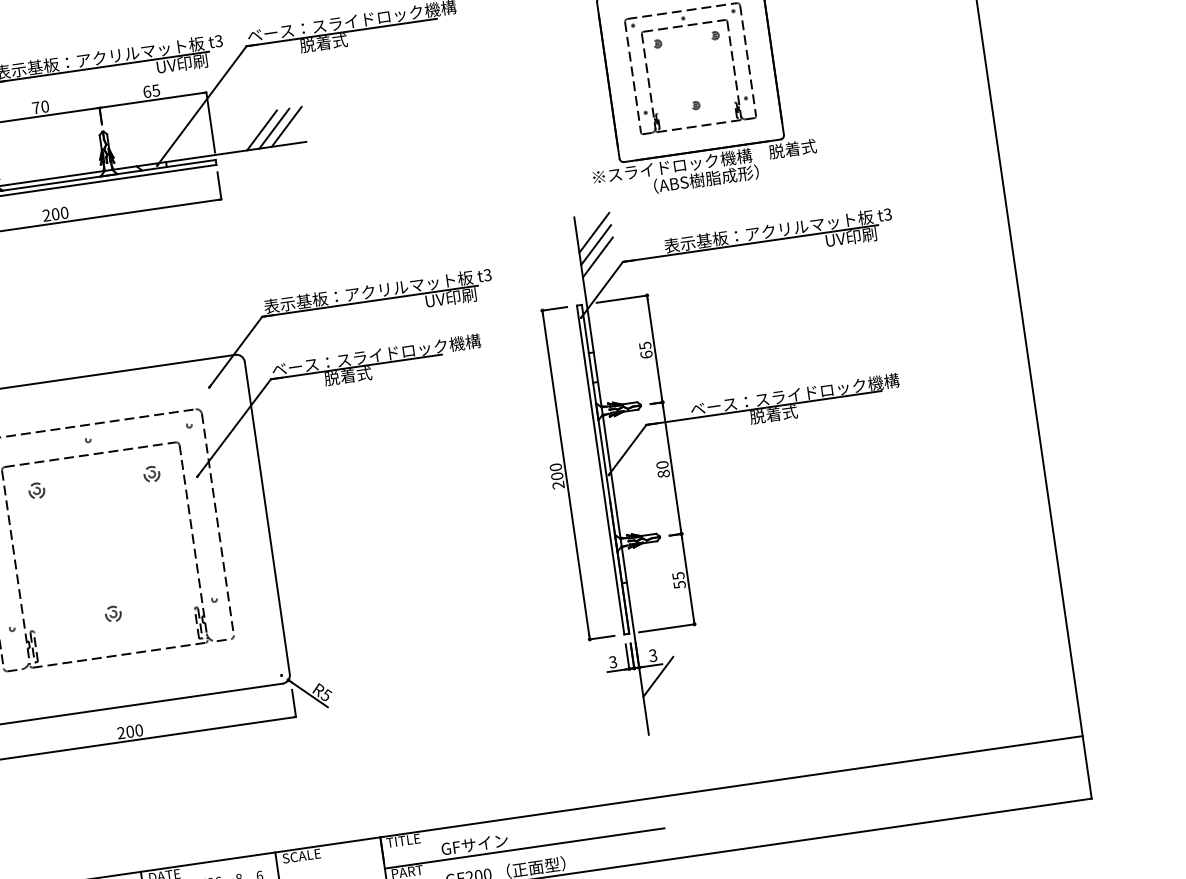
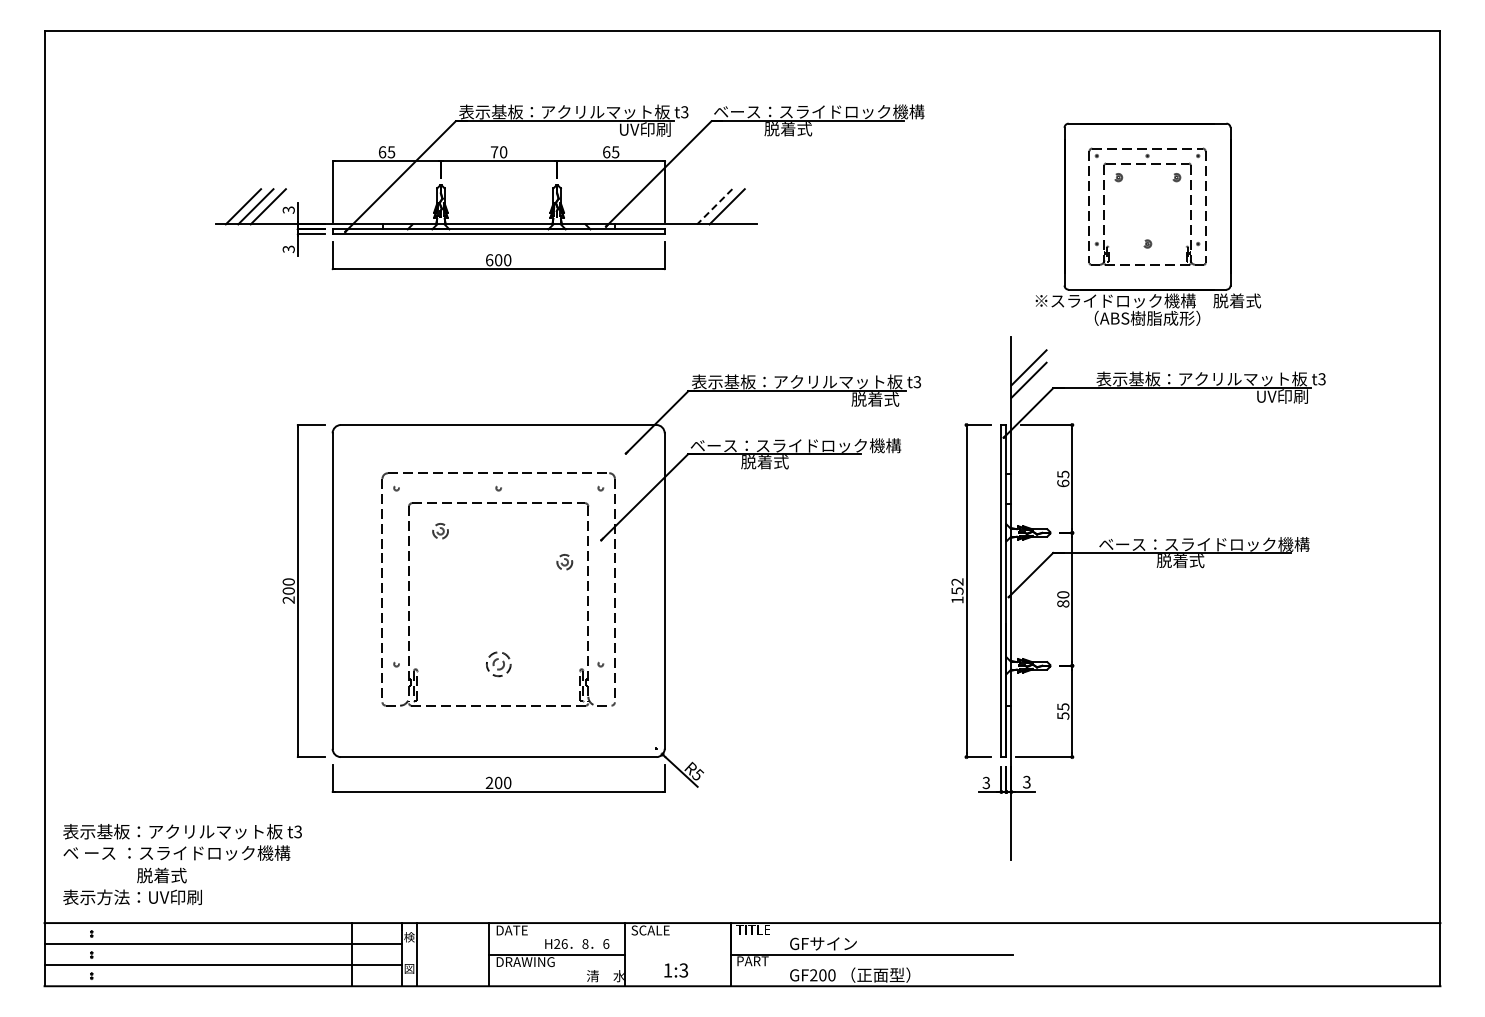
line: (286, 126) -> (739, 206), removed
line: (261, 130) -> (714, 206), solid -> dashed
text: (46, 215) -> (489, 260), 200 -> 600
line: (593, 232) -> (1028, 355), removed
text: (450, 298) -> (877, 399), UV印刷 -> 脱着式
part: (151, 474) -> (564, 562), moved
text: (557, 475) -> (957, 590), 200 -> 152
part: (113, 613) -> (498, 663), size x1.6
line: (657, 676) -> (1028, 803), removed

